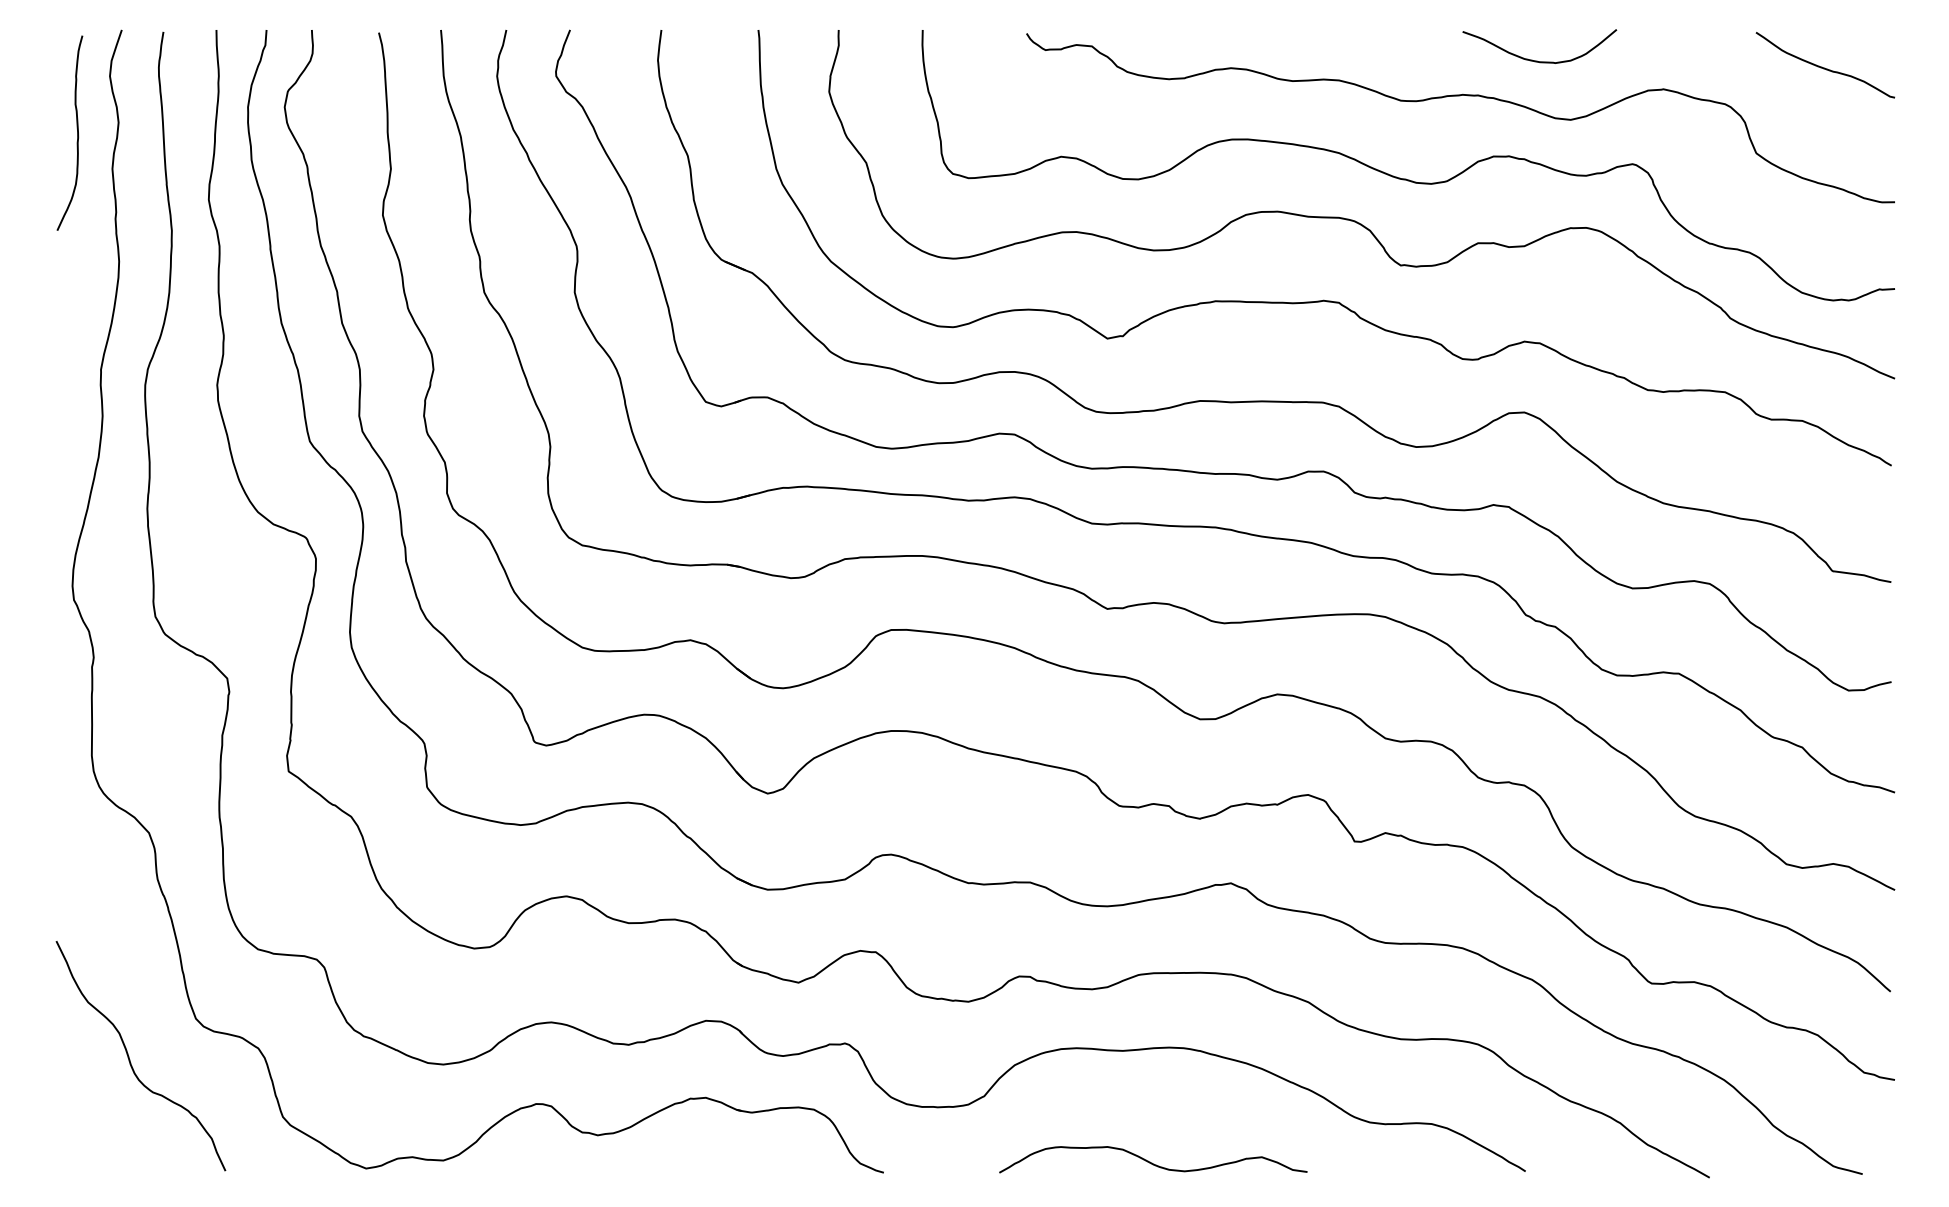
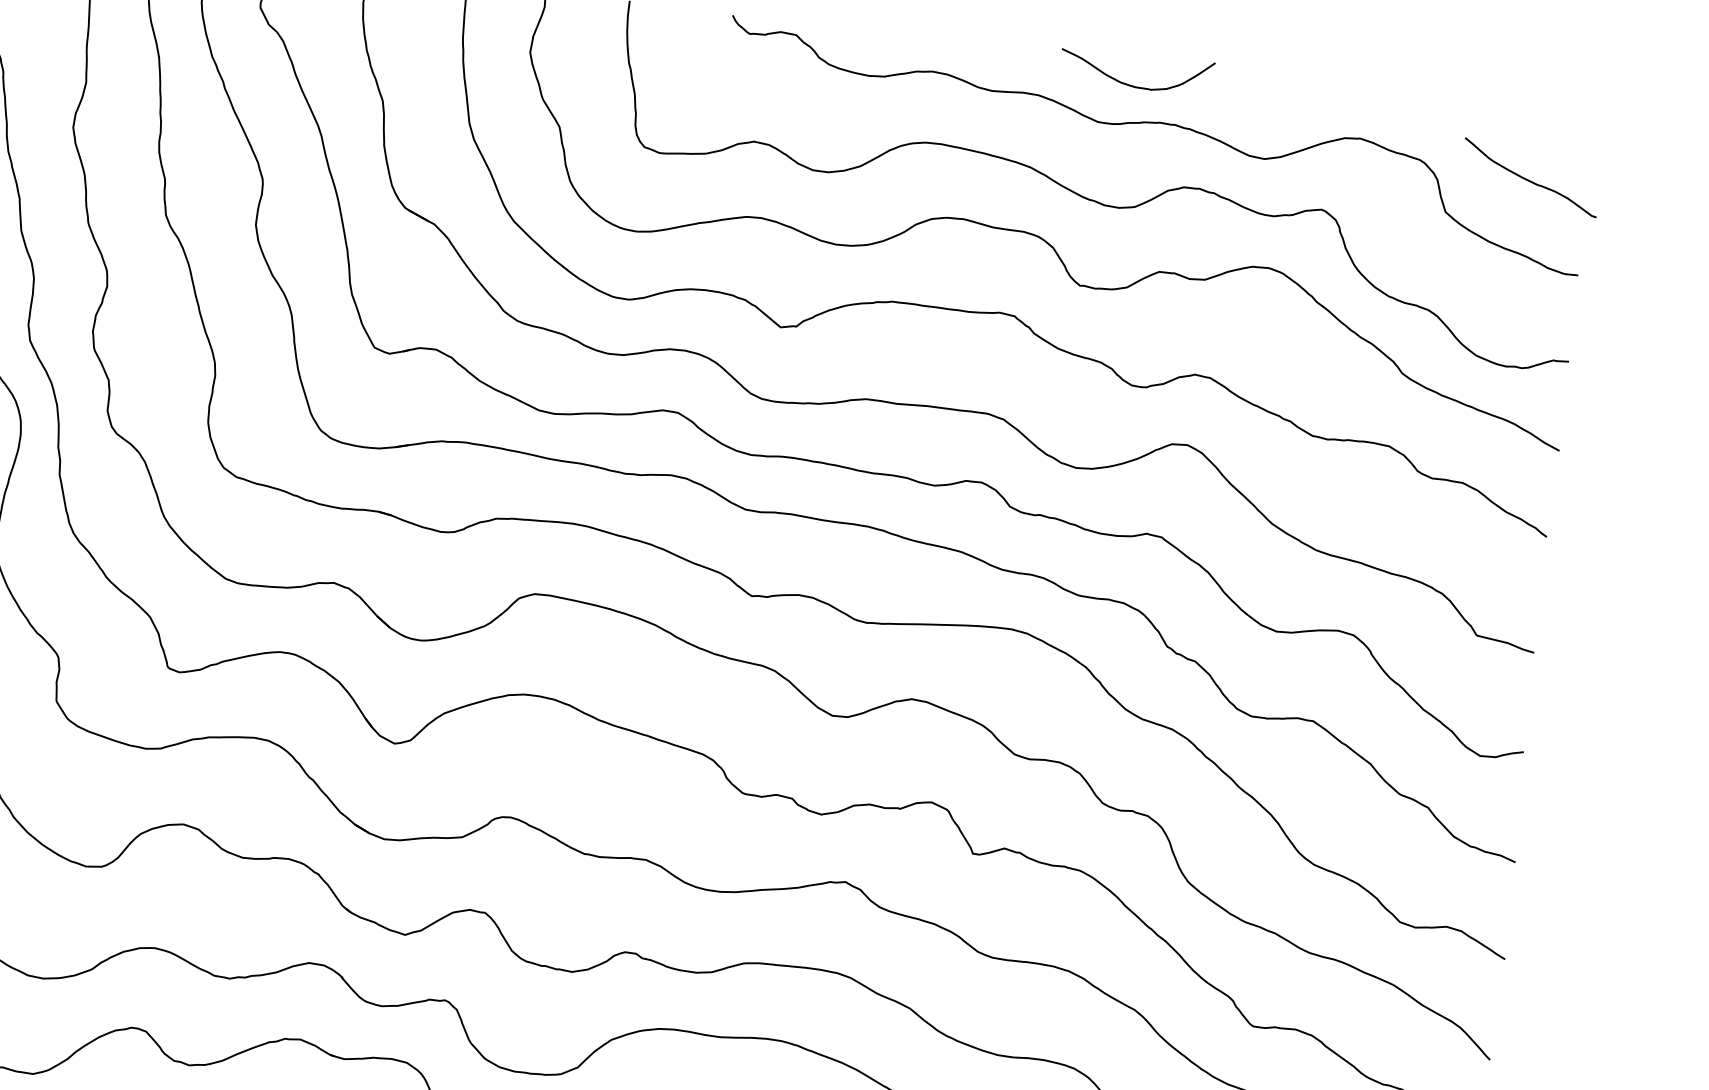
curve: (1537, 60) -> (1133, 85), moved
curve: (1824, 67) -> (1529, 179), moved

